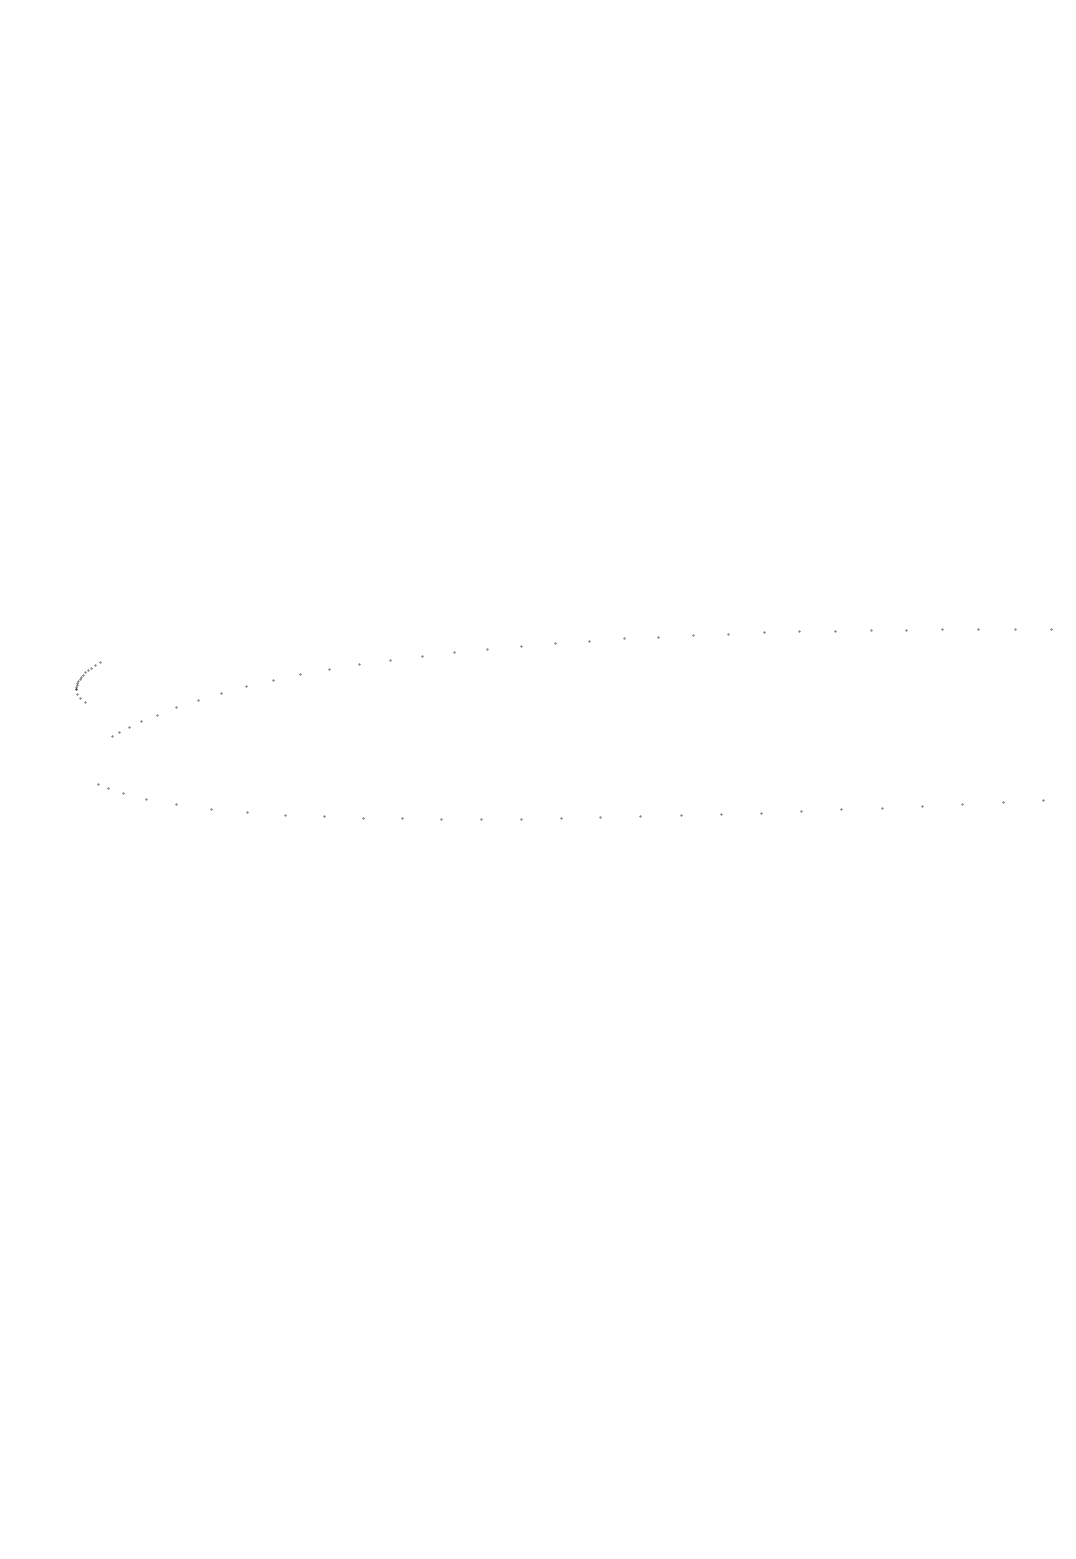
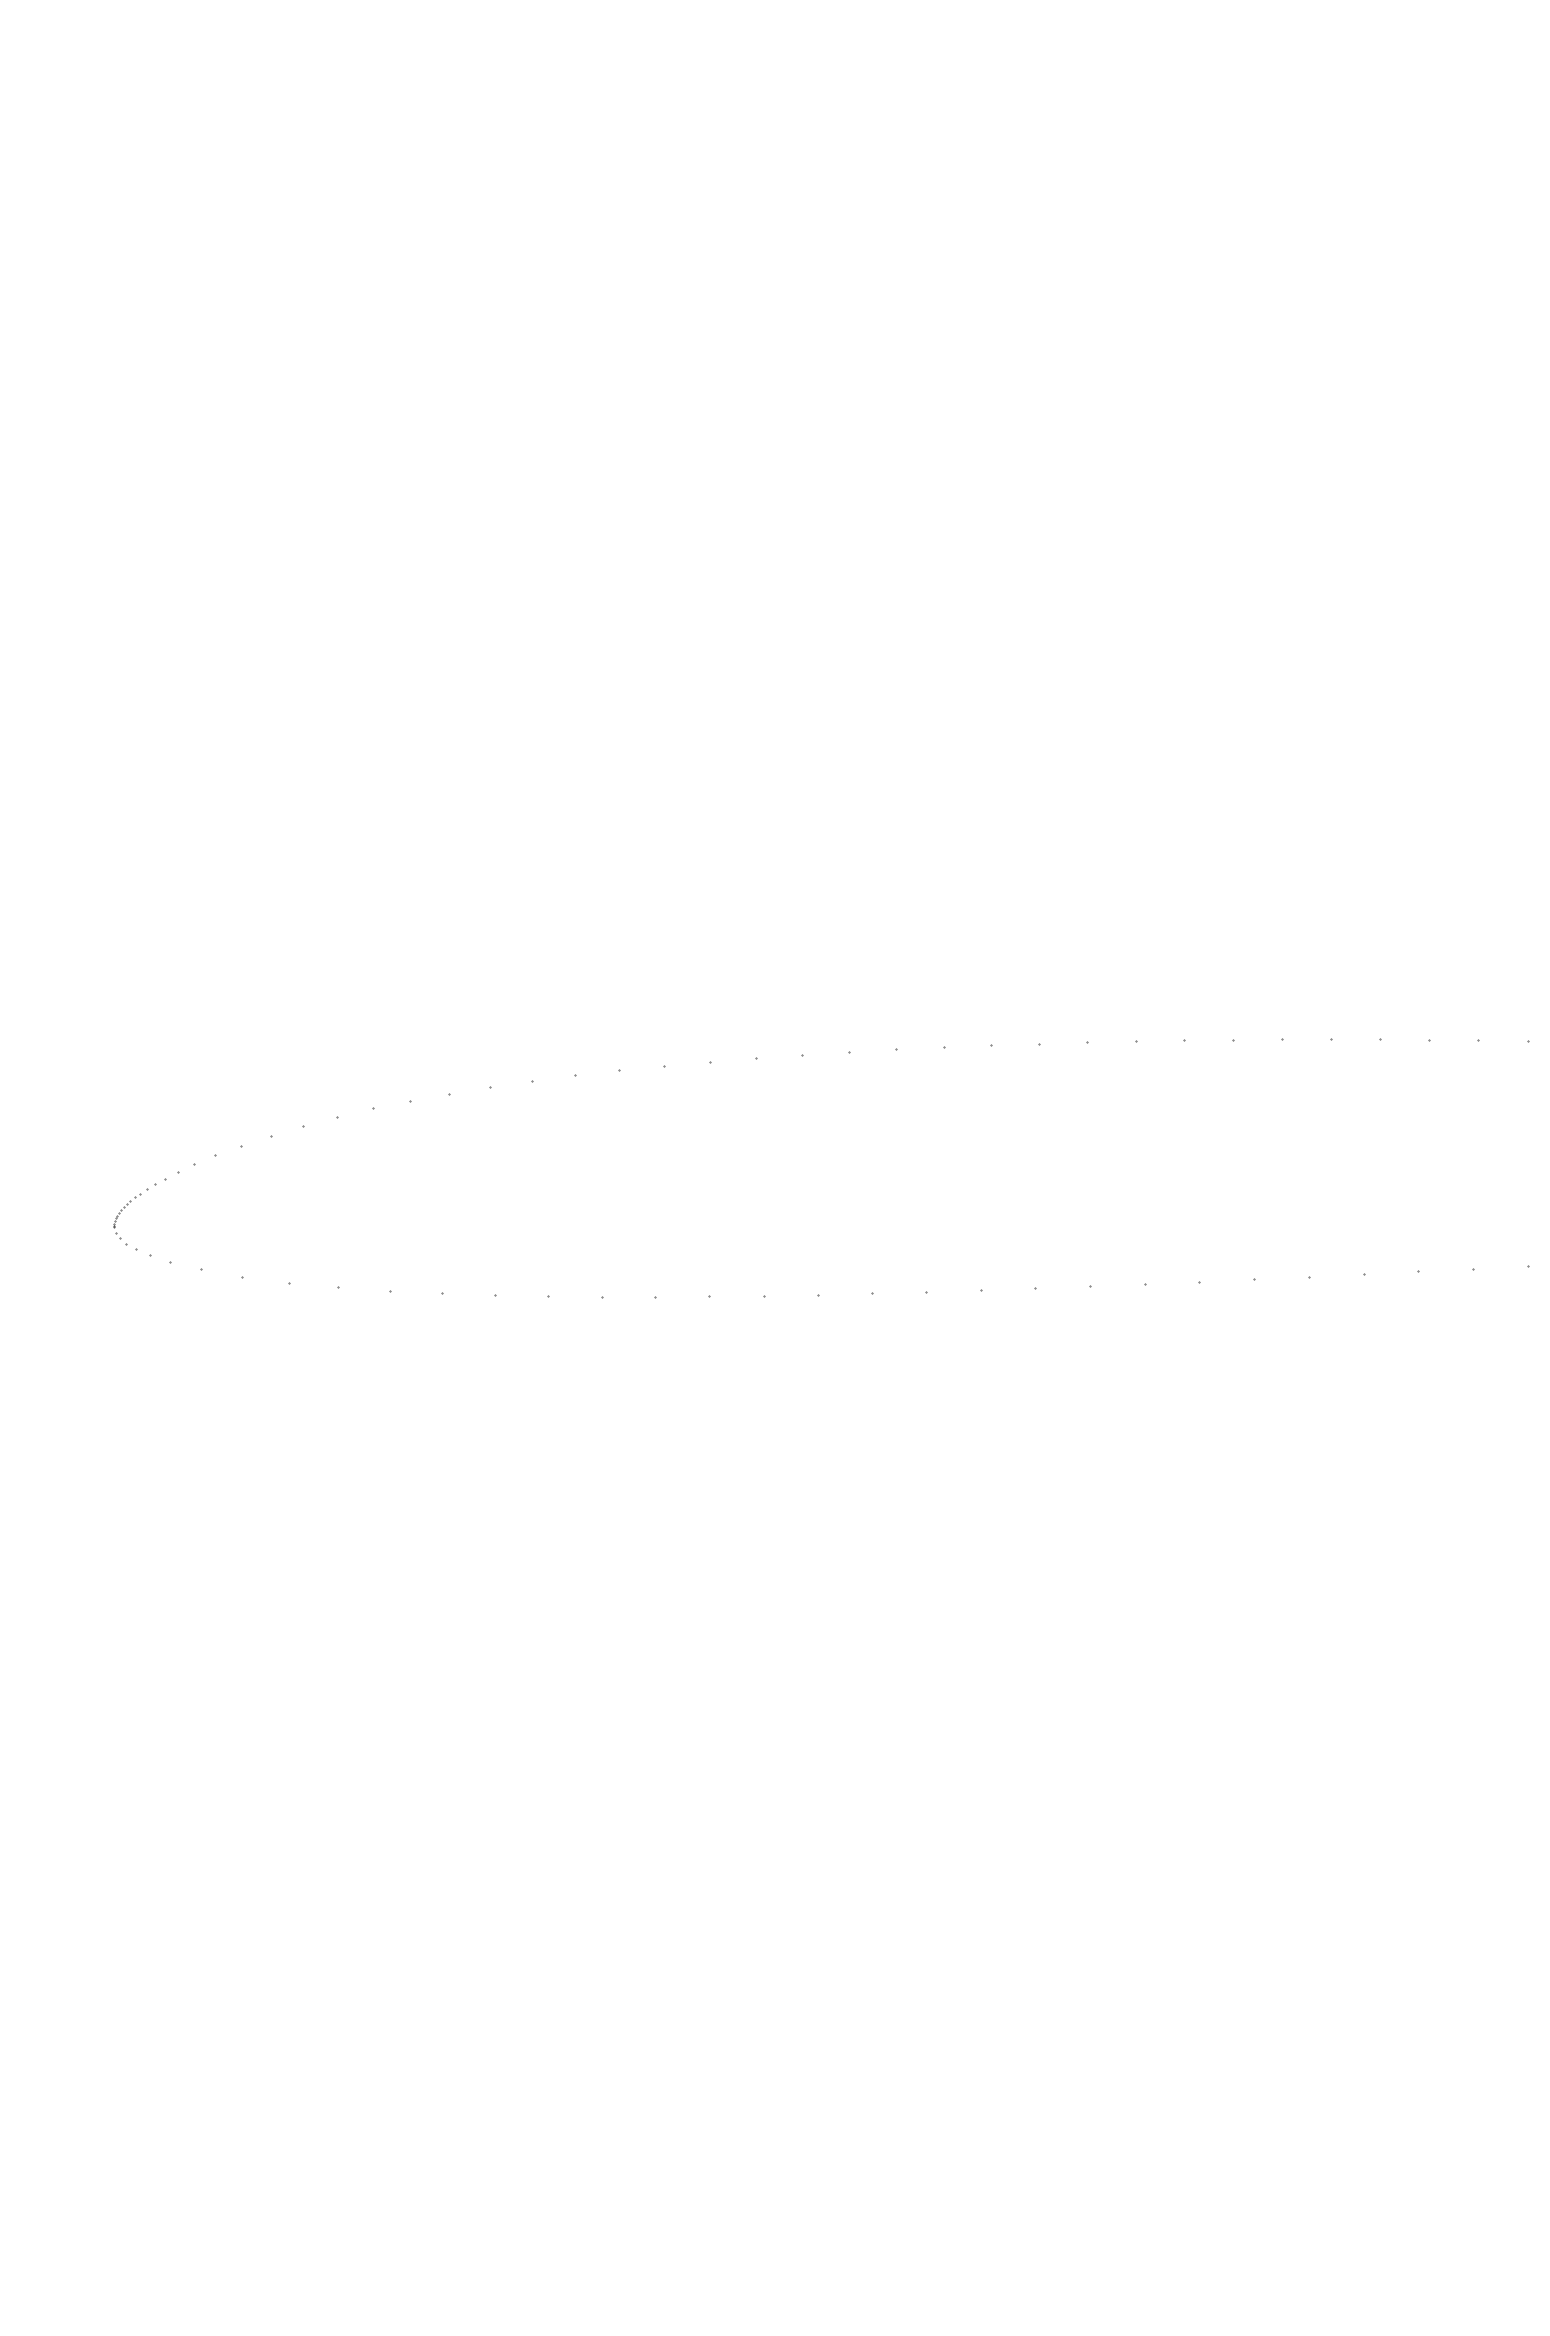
part: (83, 675) -> (124, 1208), moved

